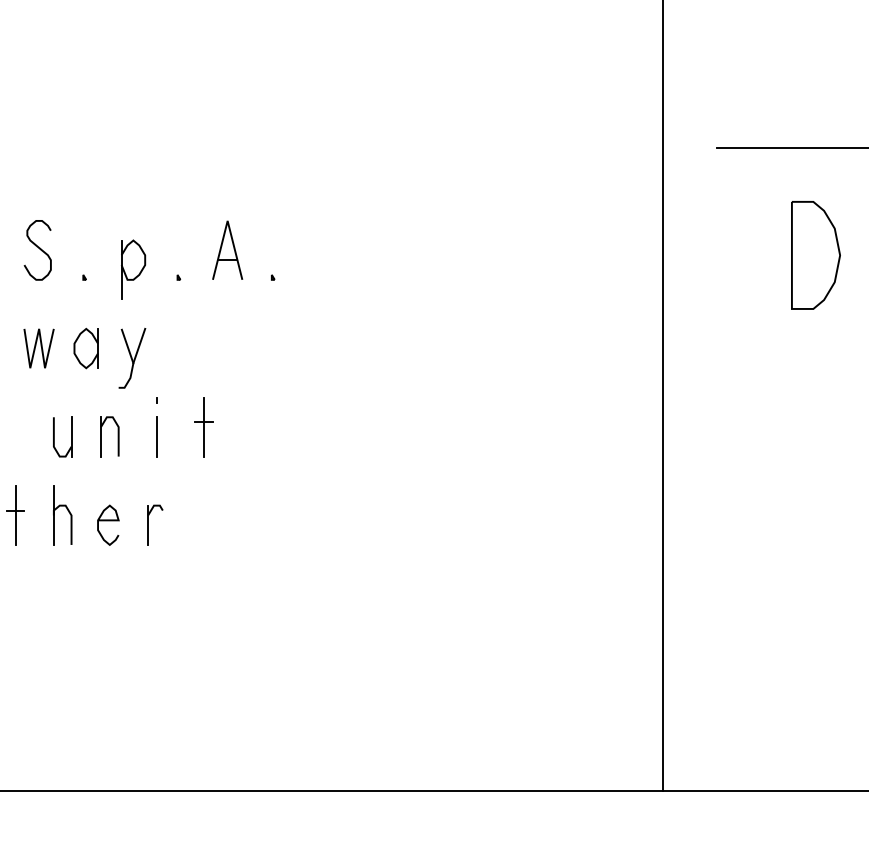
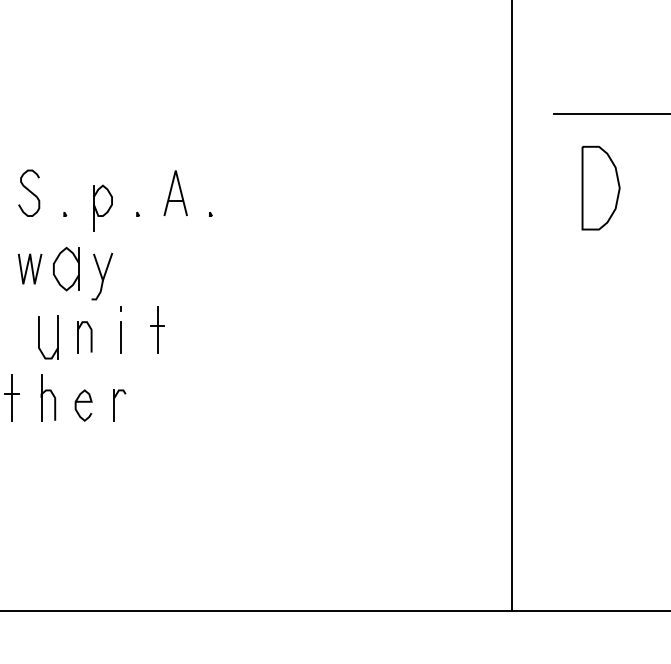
part: (815, 254) -> (600, 187), moved
part: (86, 347) -> (66, 268), size x1.4
part: (61, 437) -> (47, 337), size x1.4

